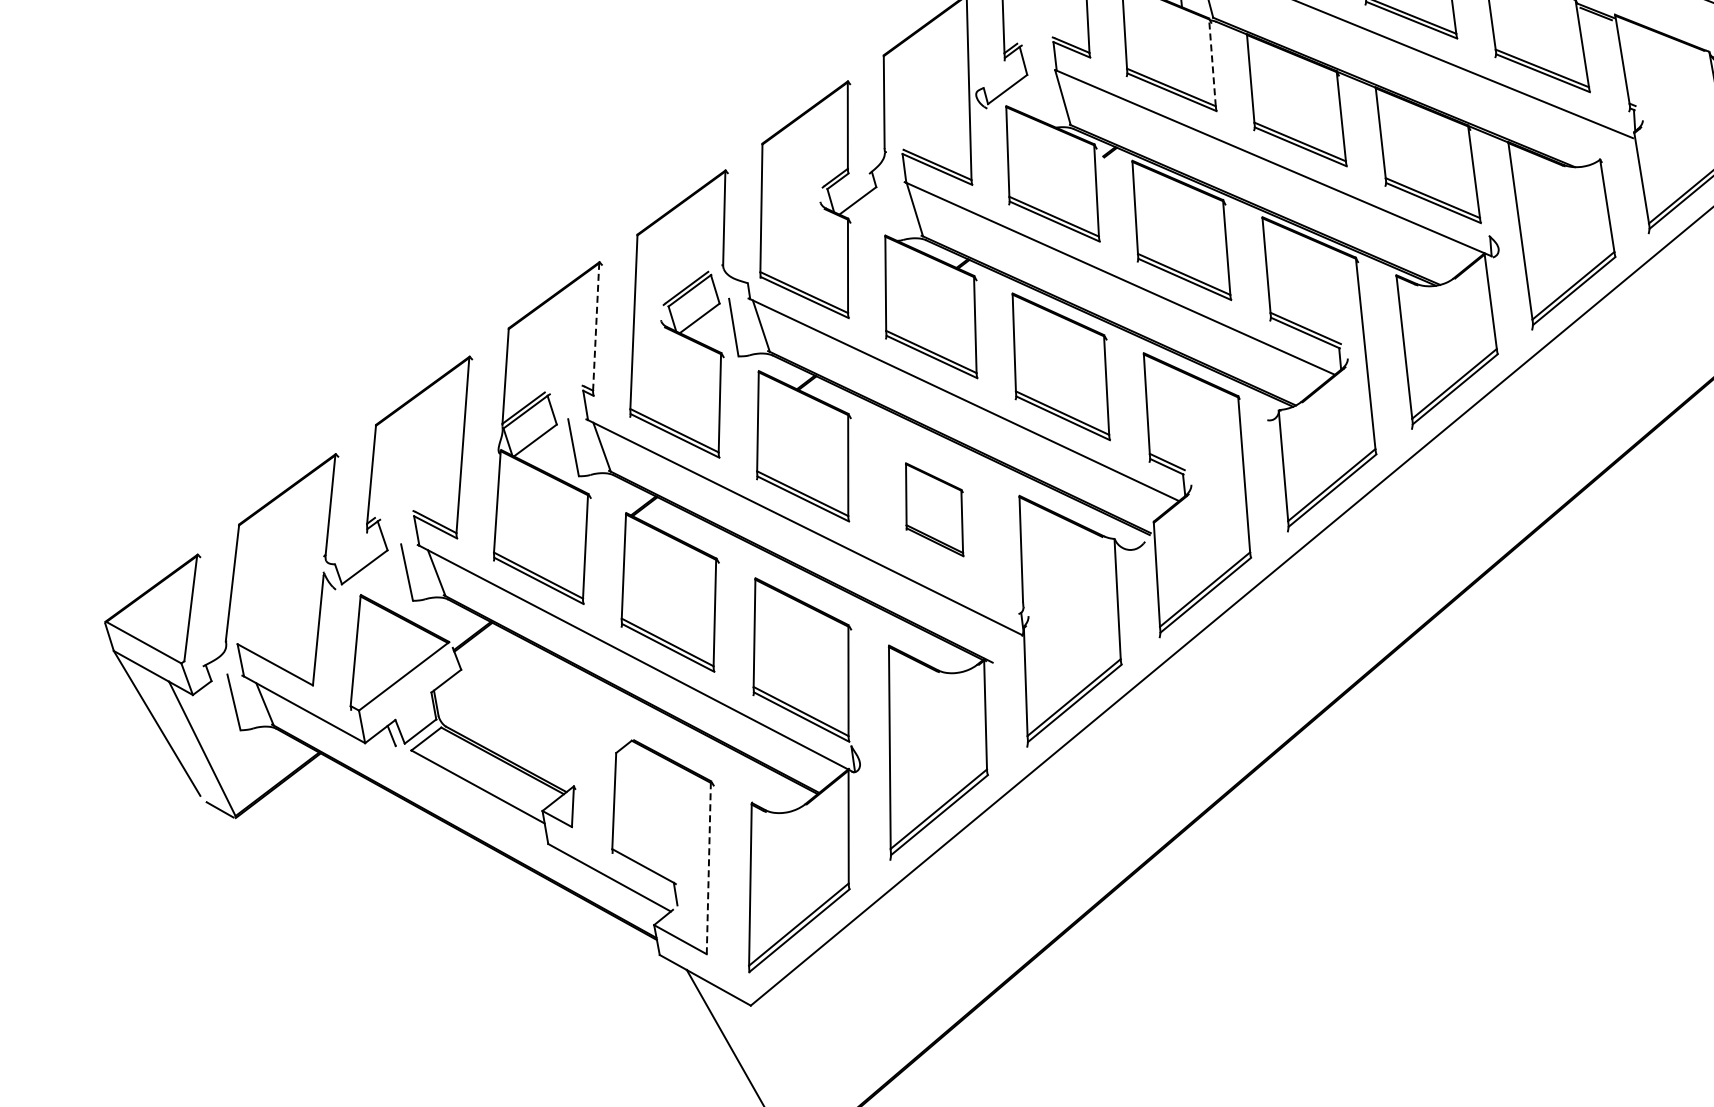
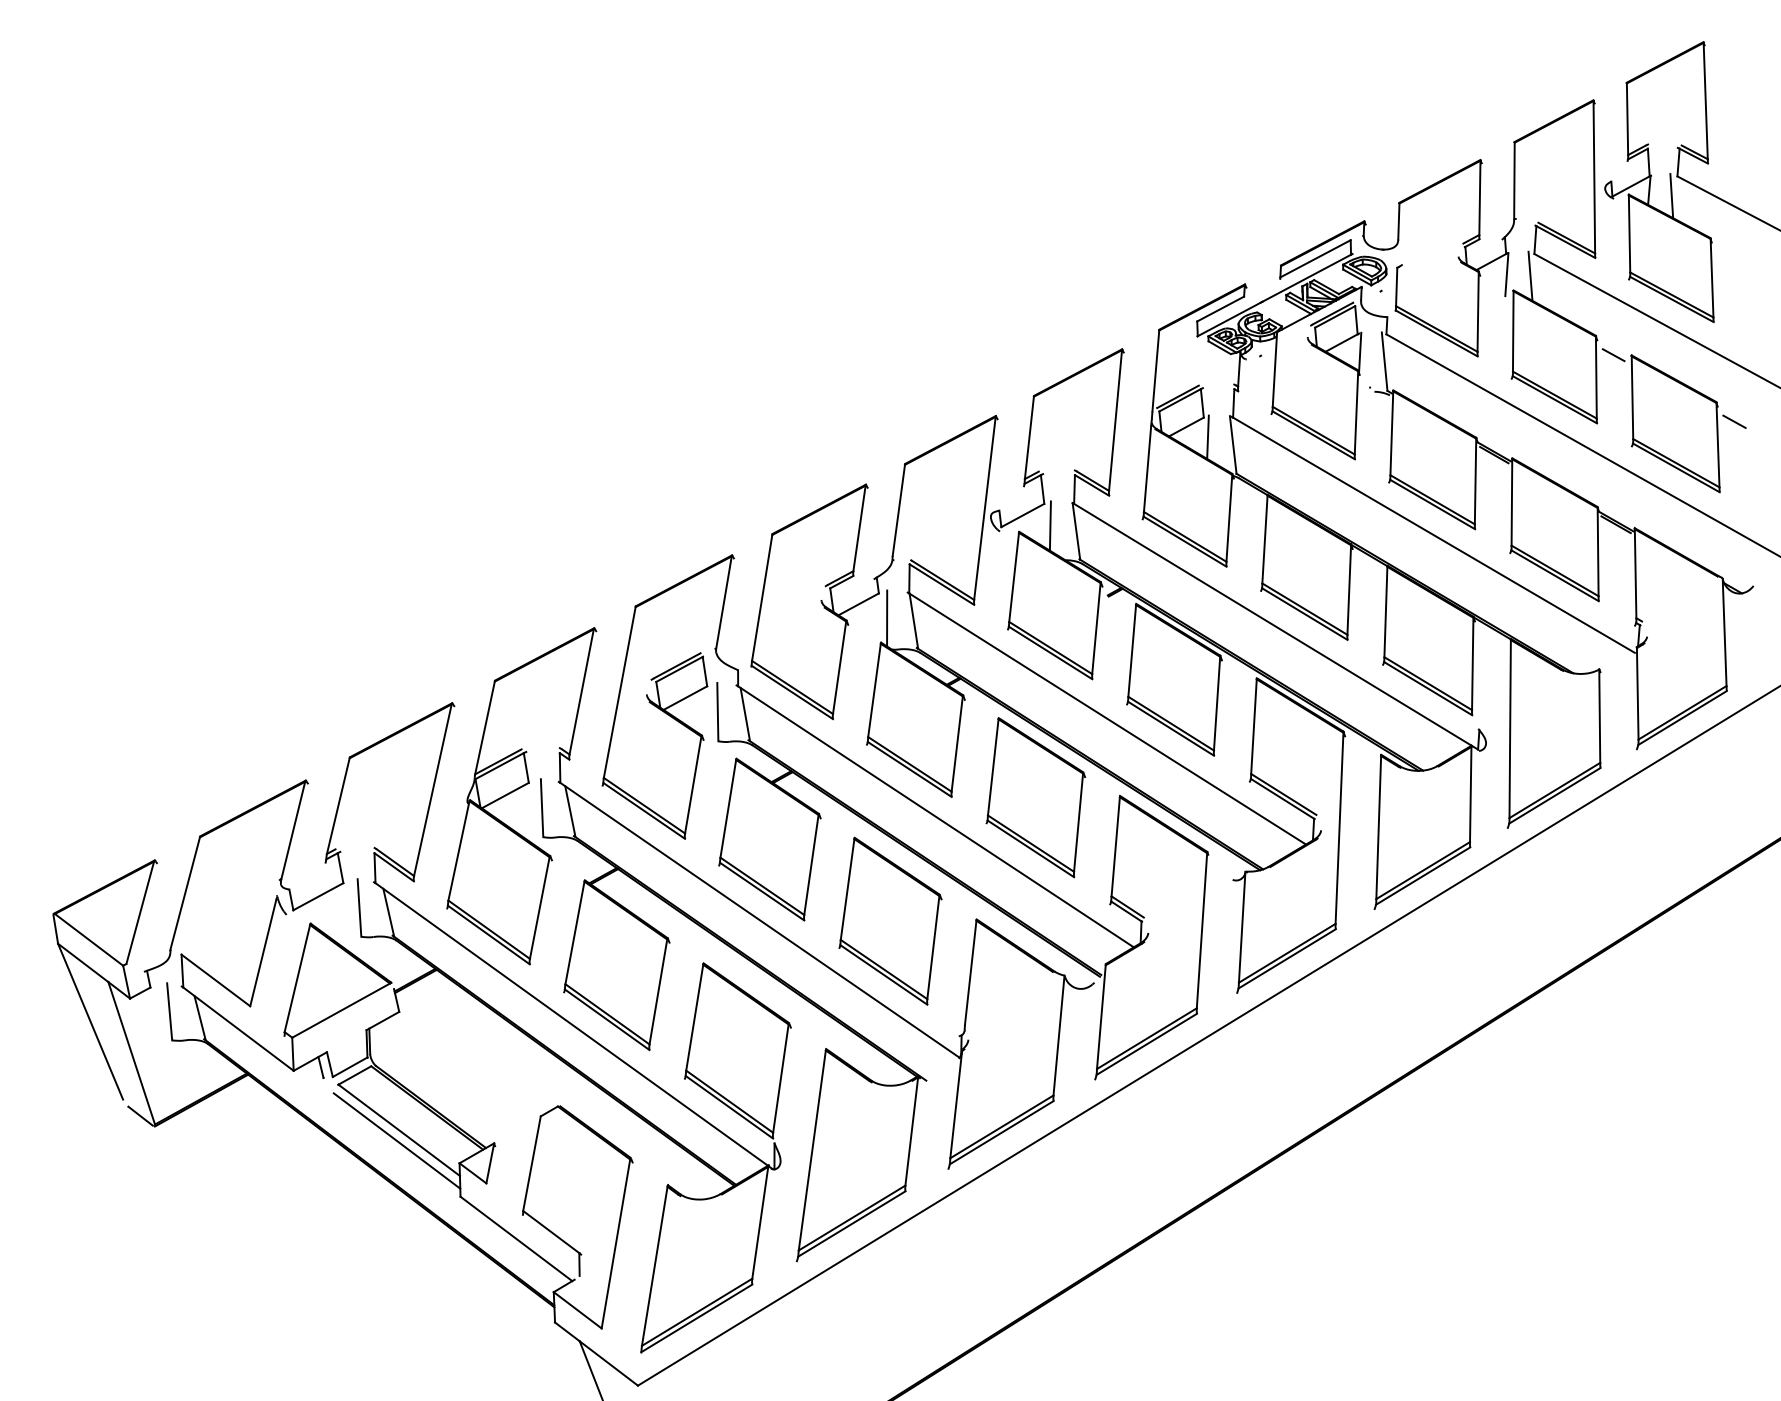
line: (1212, 62) -> (1229, 518), dashed -> solid
line: (1035, 95) -> (1049, 525), added
line: (888, 210) -> (887, 618), added
line: (595, 326) -> (581, 691), dashed -> solid
part: (934, 509) -> (890, 920), size x1.67
line: (476, 797) -> (396, 1140), added
line: (708, 868) -> (615, 1243), dashed -> solid

